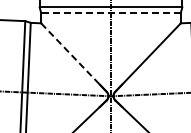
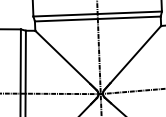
line: (111, 12) -> (98, 18), dashed -> solid
line: (70, 53) -> (62, 56), dashed -> solid

